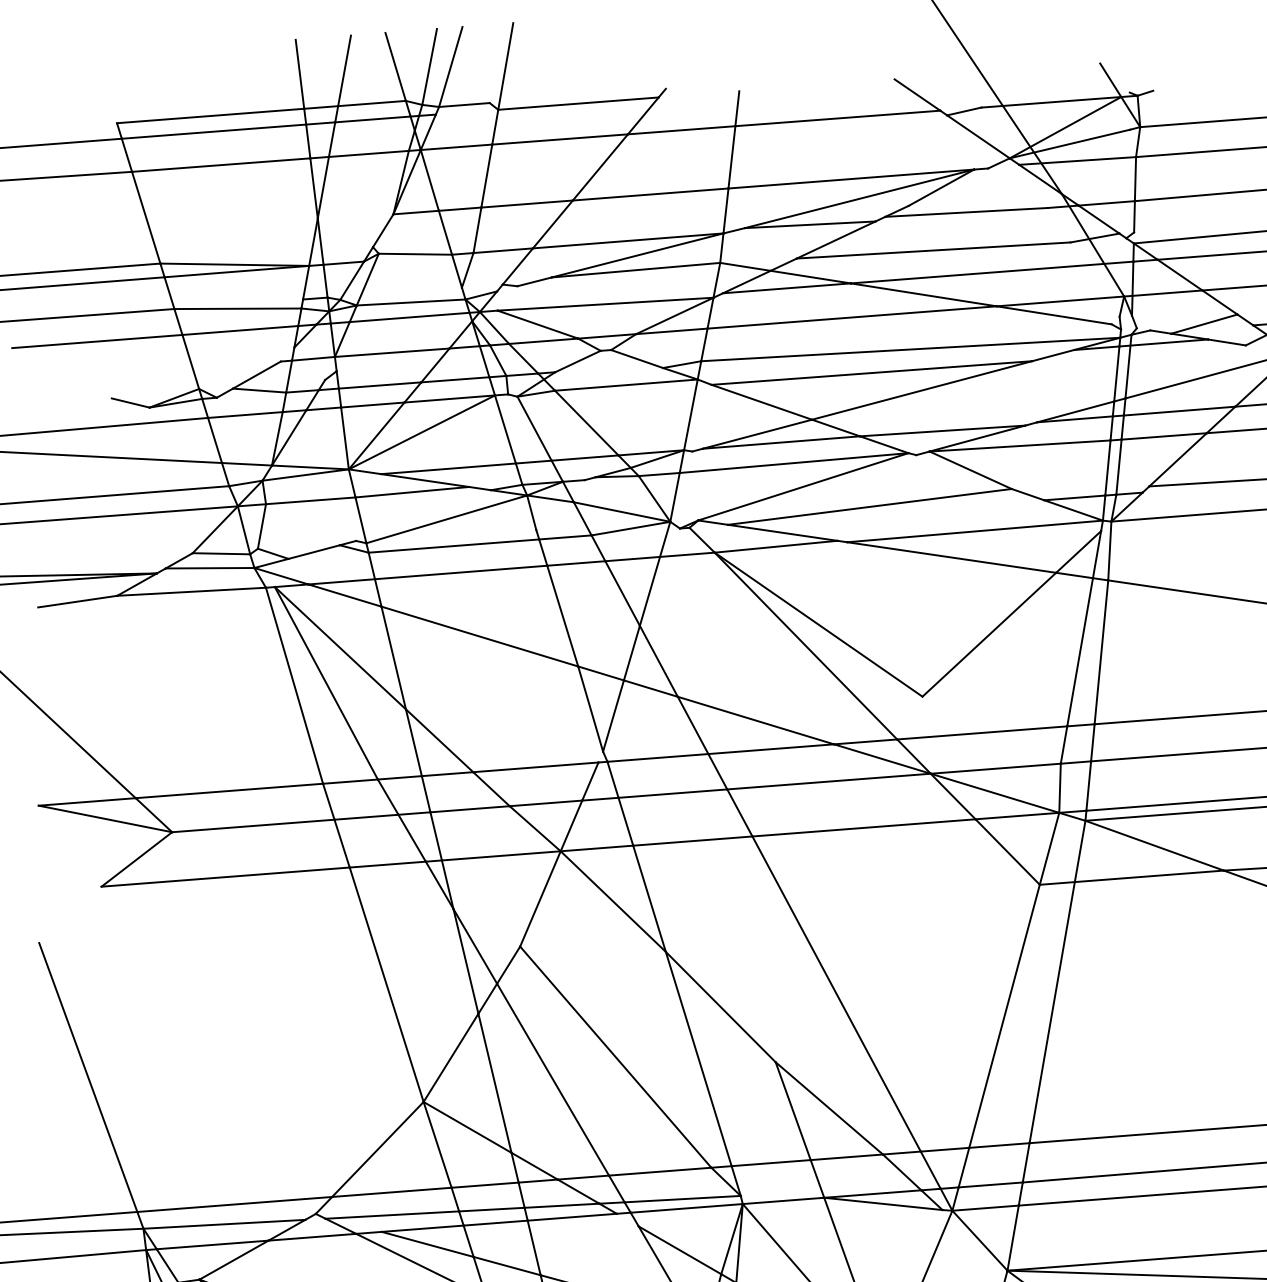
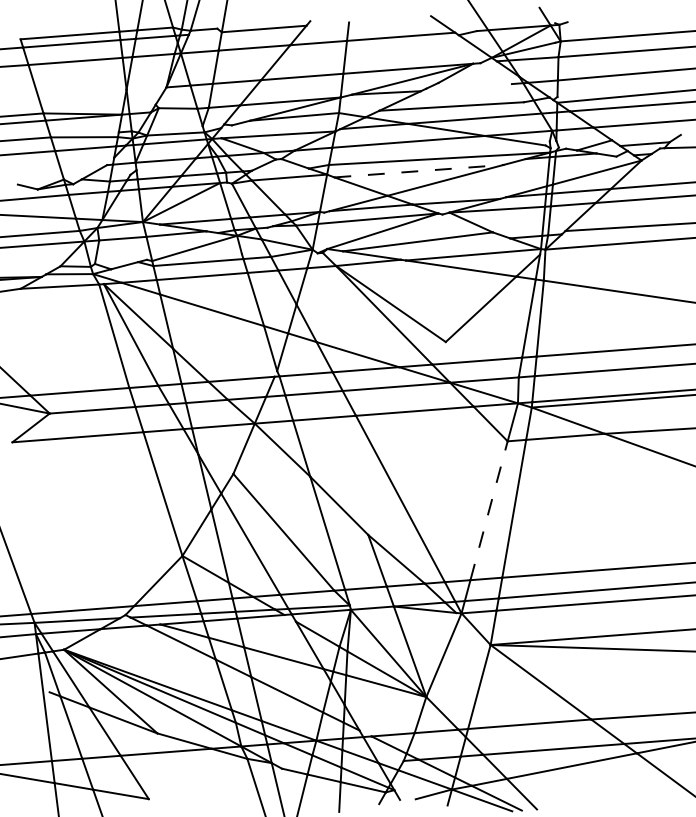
line: (965, 212) -> (468, 86), removed
line: (872, 373) -> (419, 171), solid -> dashed
line: (1005, 1015) -> (489, 510), solid -> dashed

